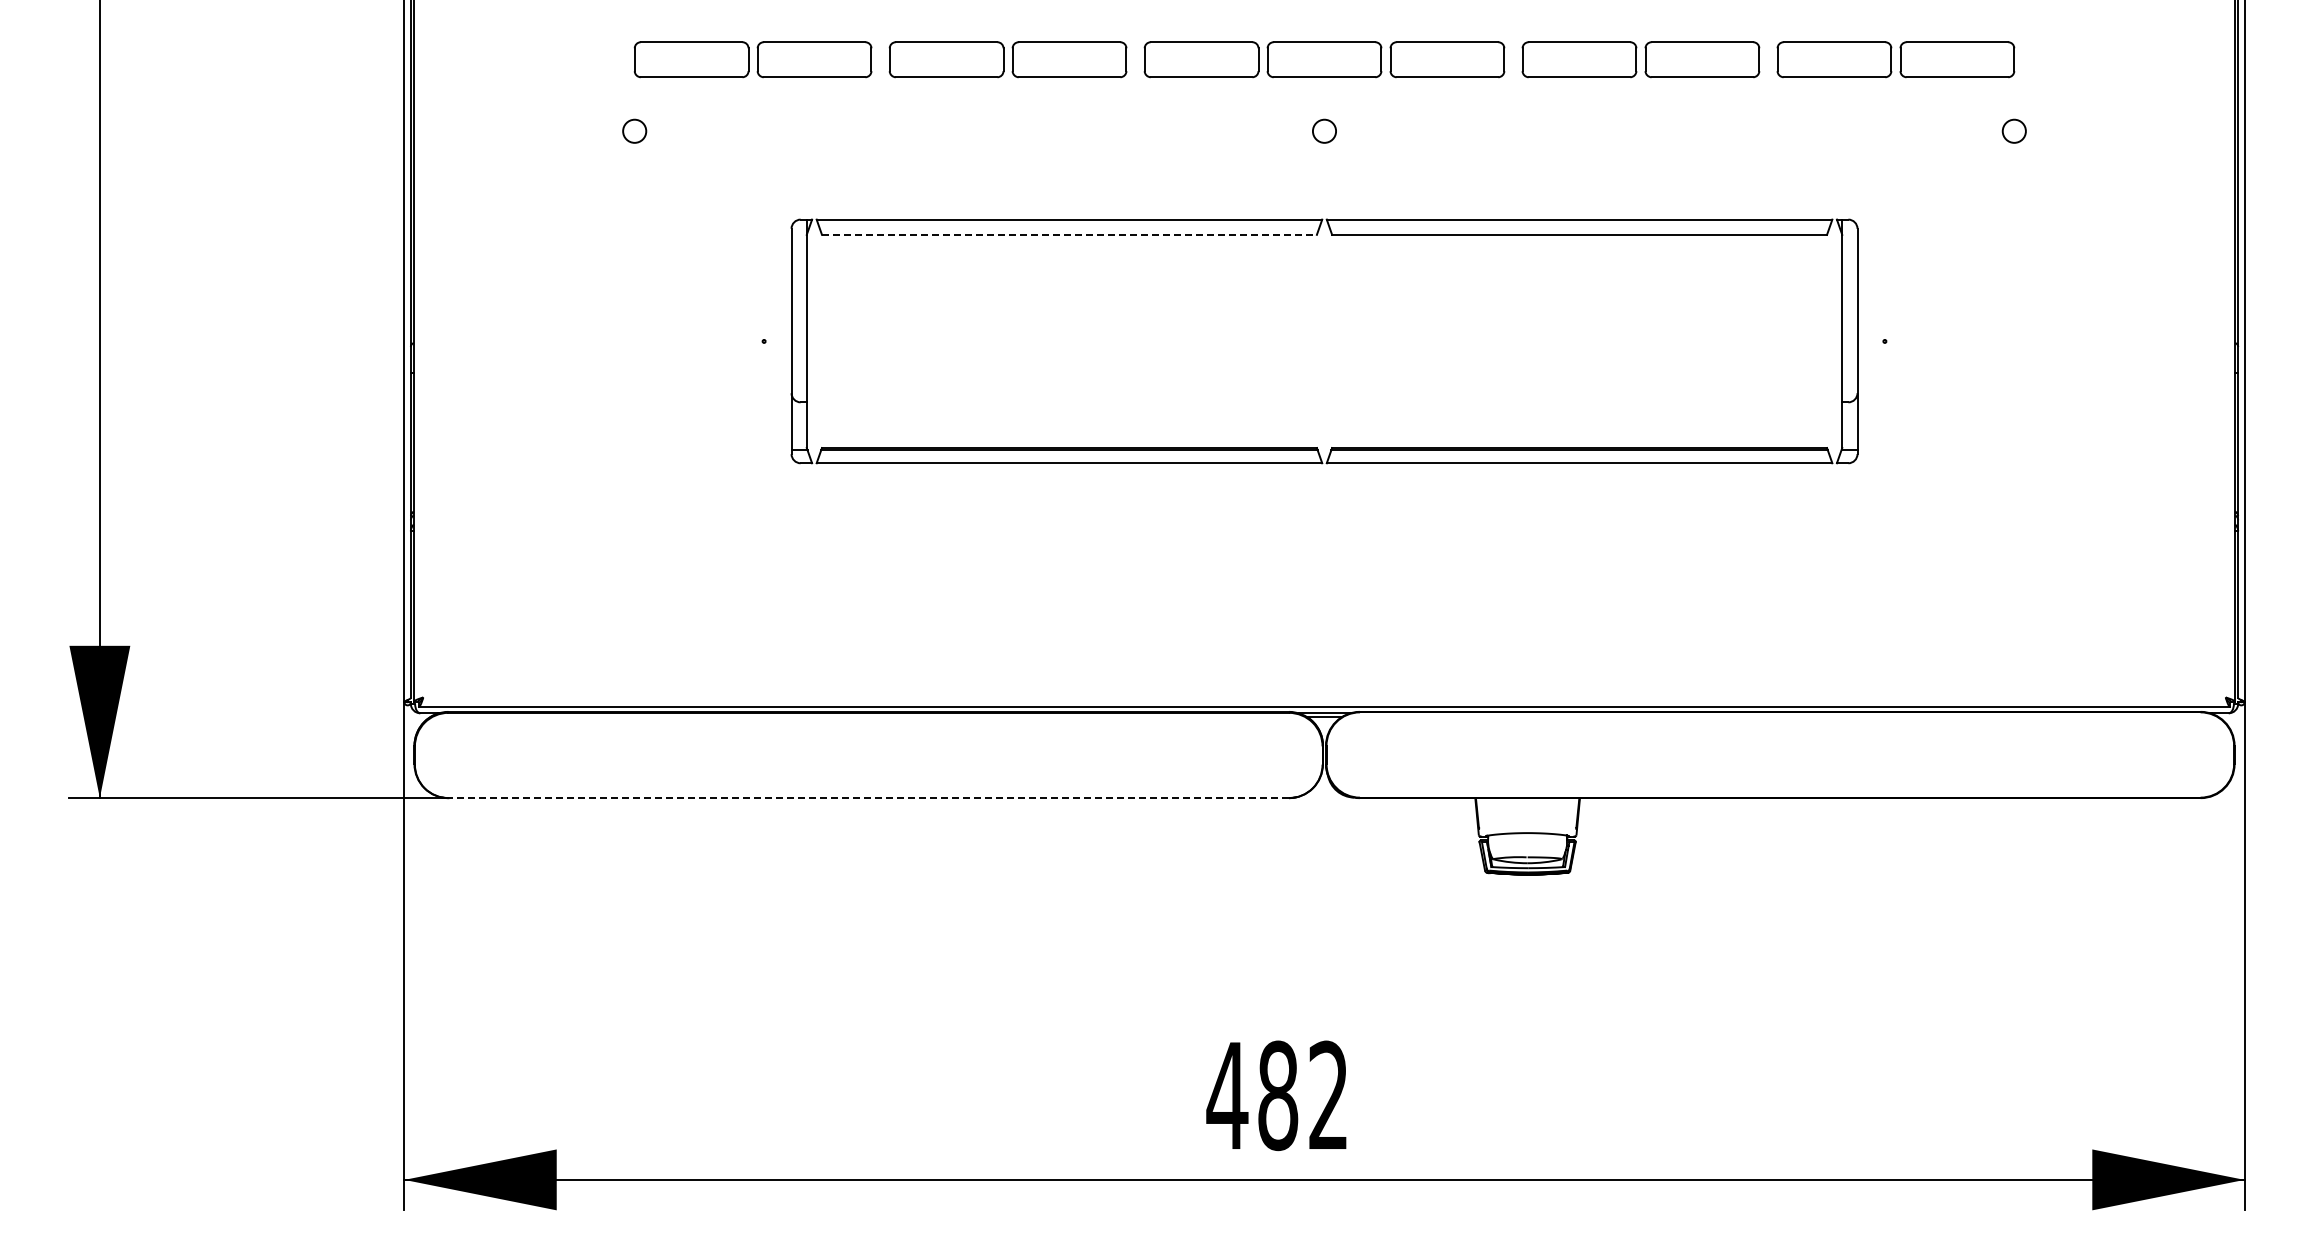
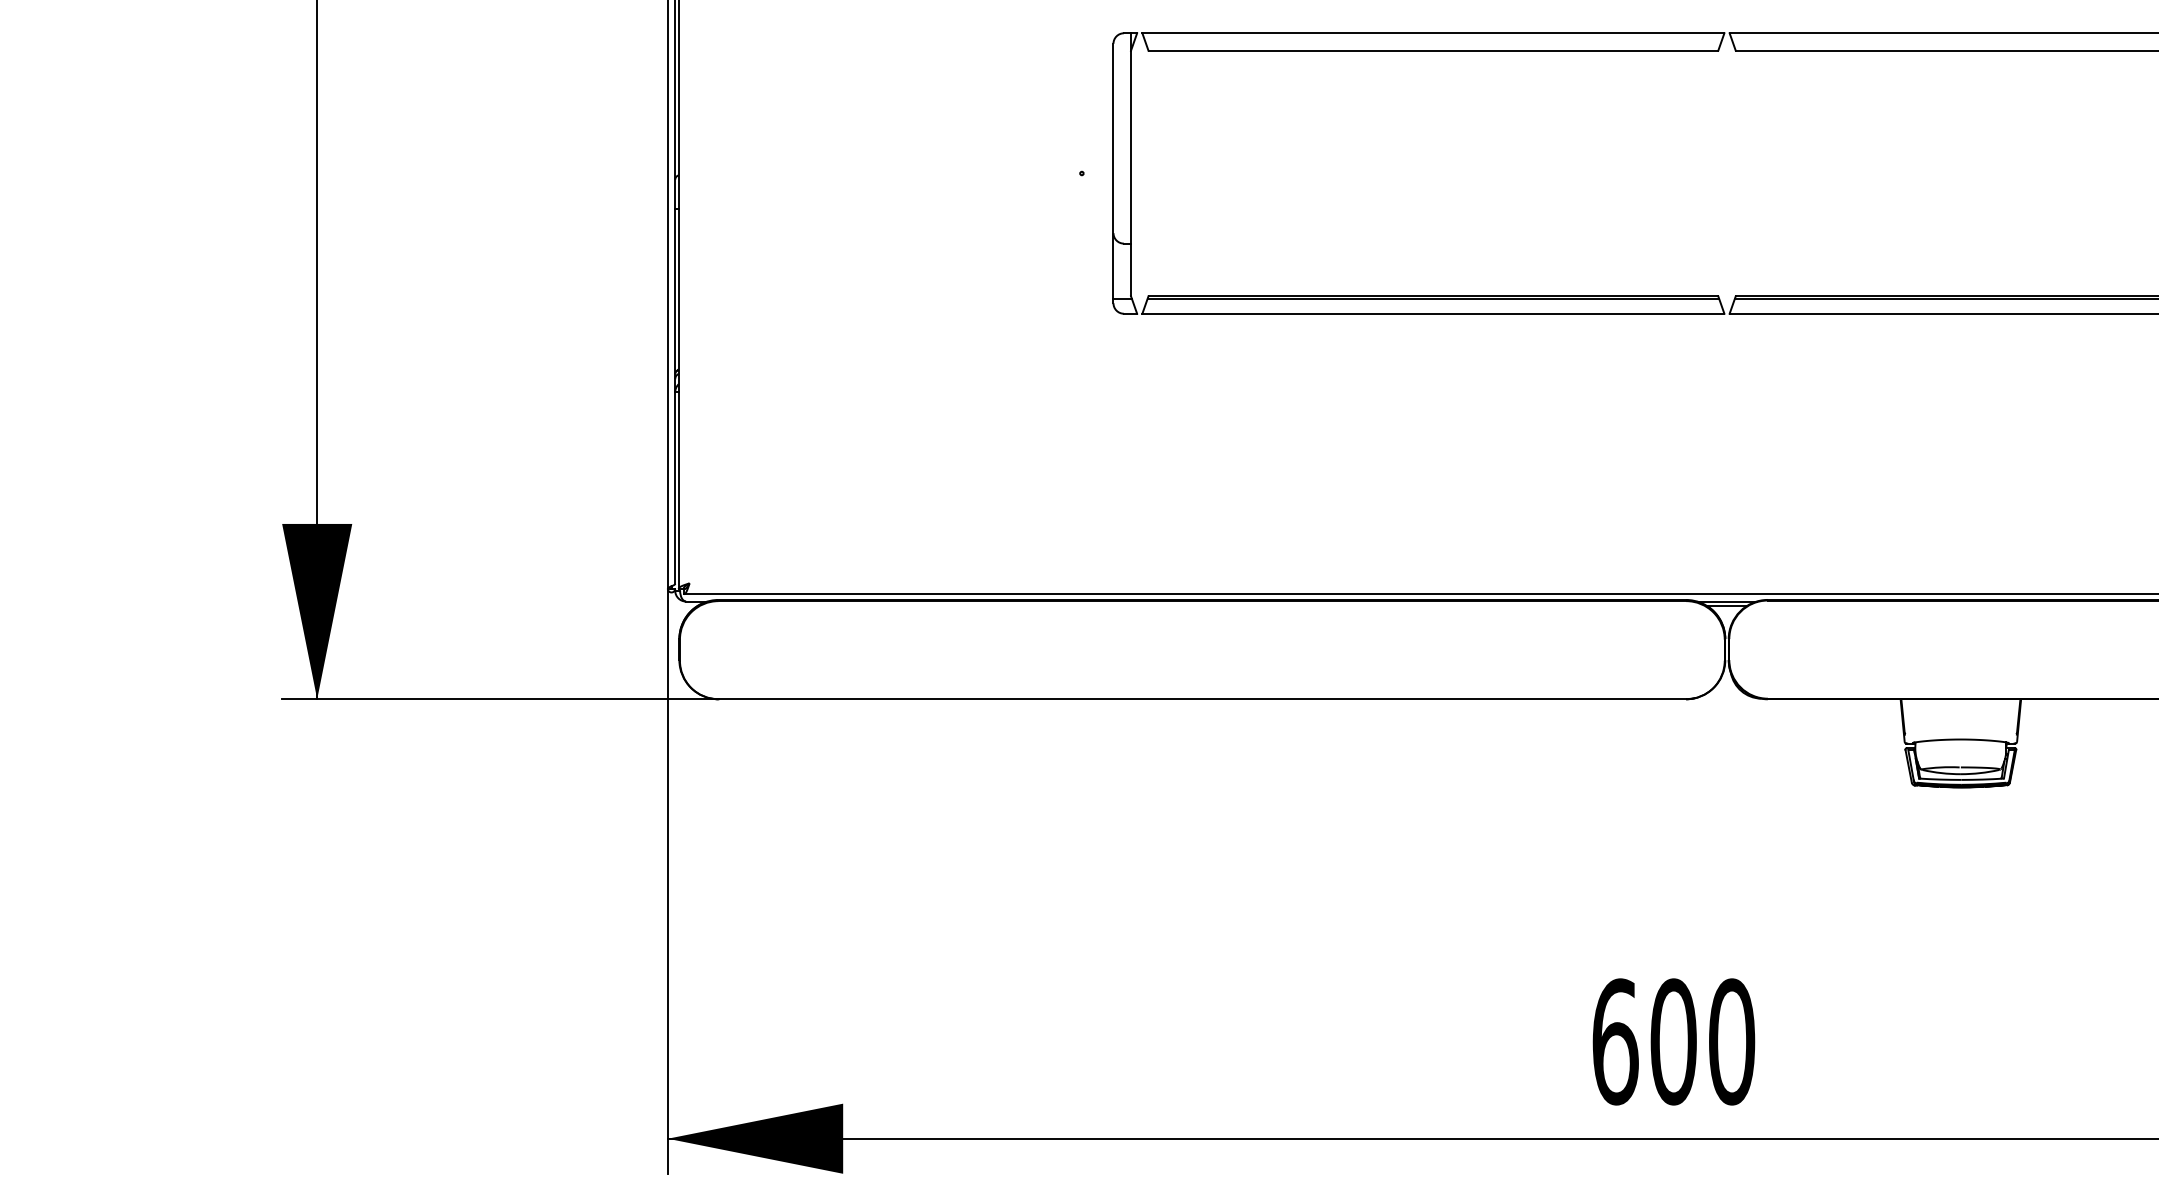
line: (1069, 234) -> (1433, 50), dashed -> solid
line: (868, 798) -> (1202, 699), dashed -> solid
text: (1277, 1095) -> (1672, 1041), 482 -> 600

